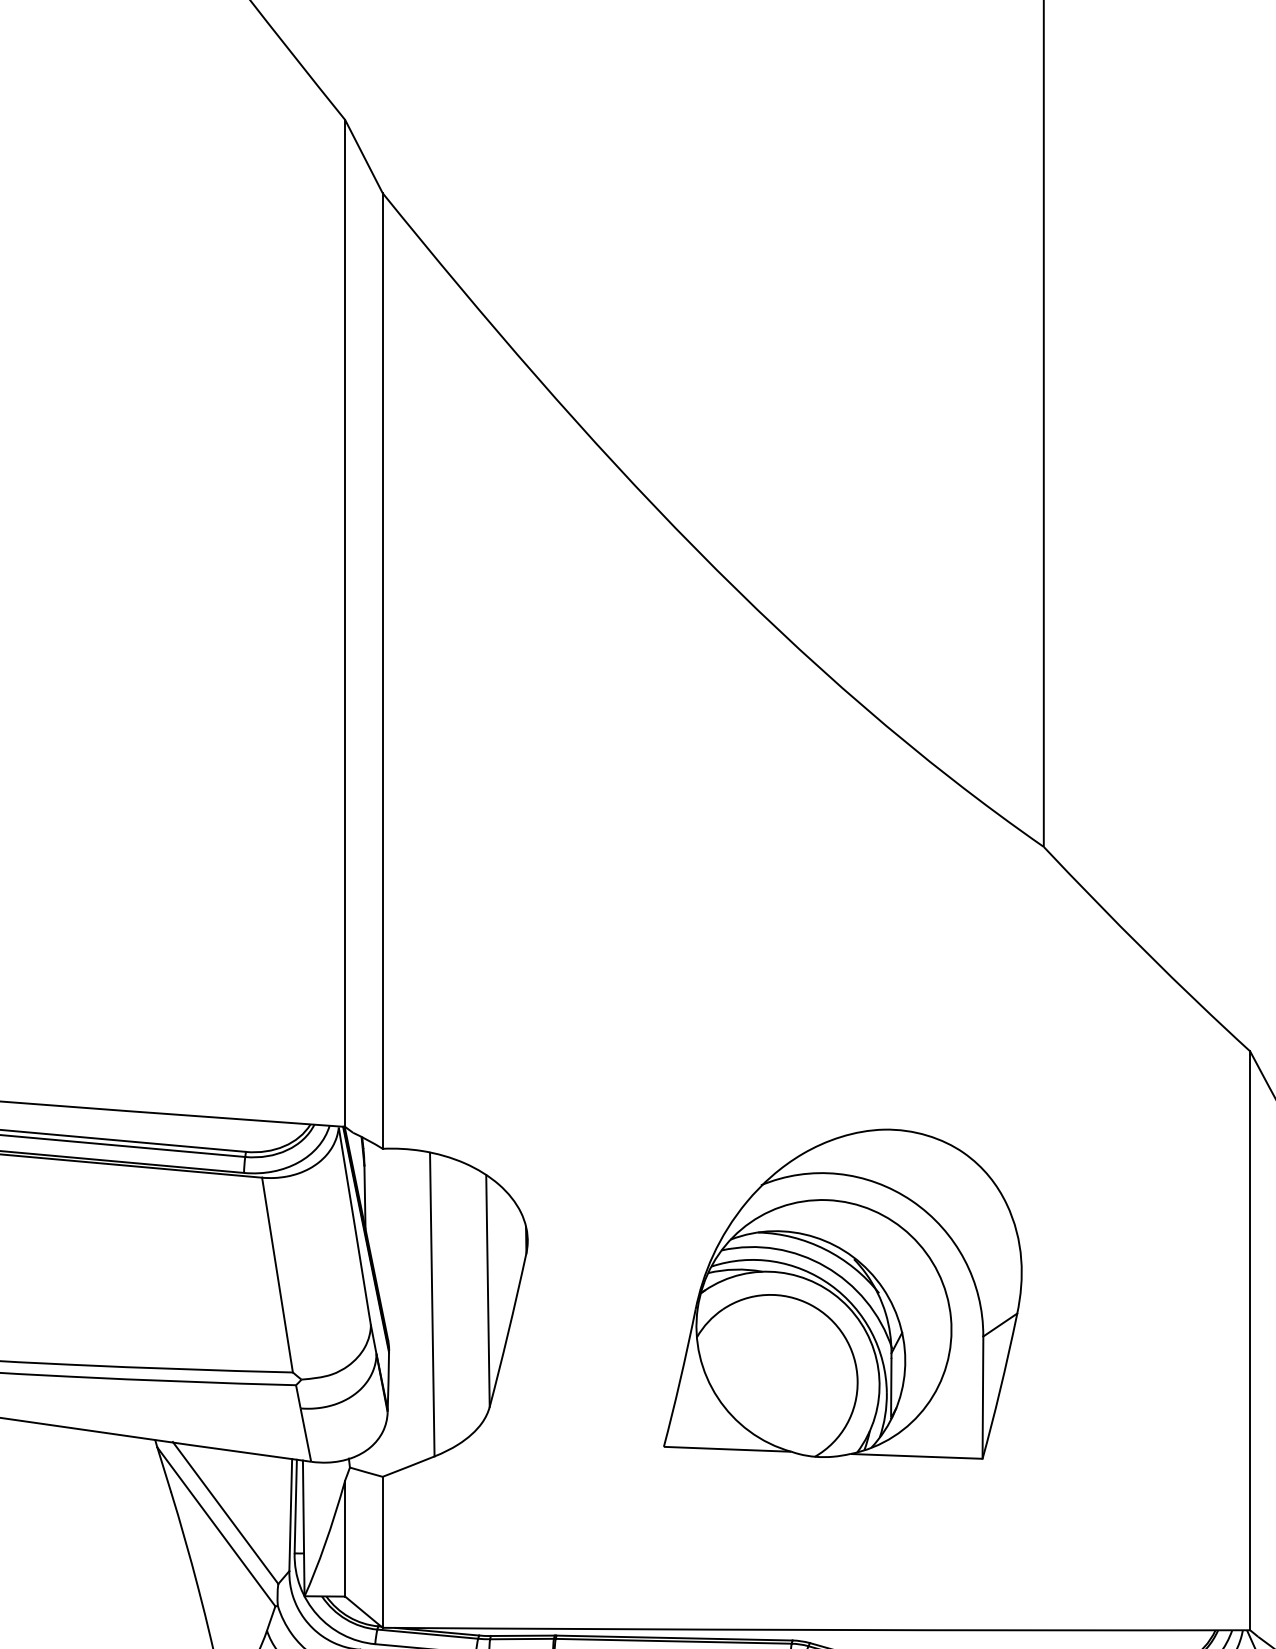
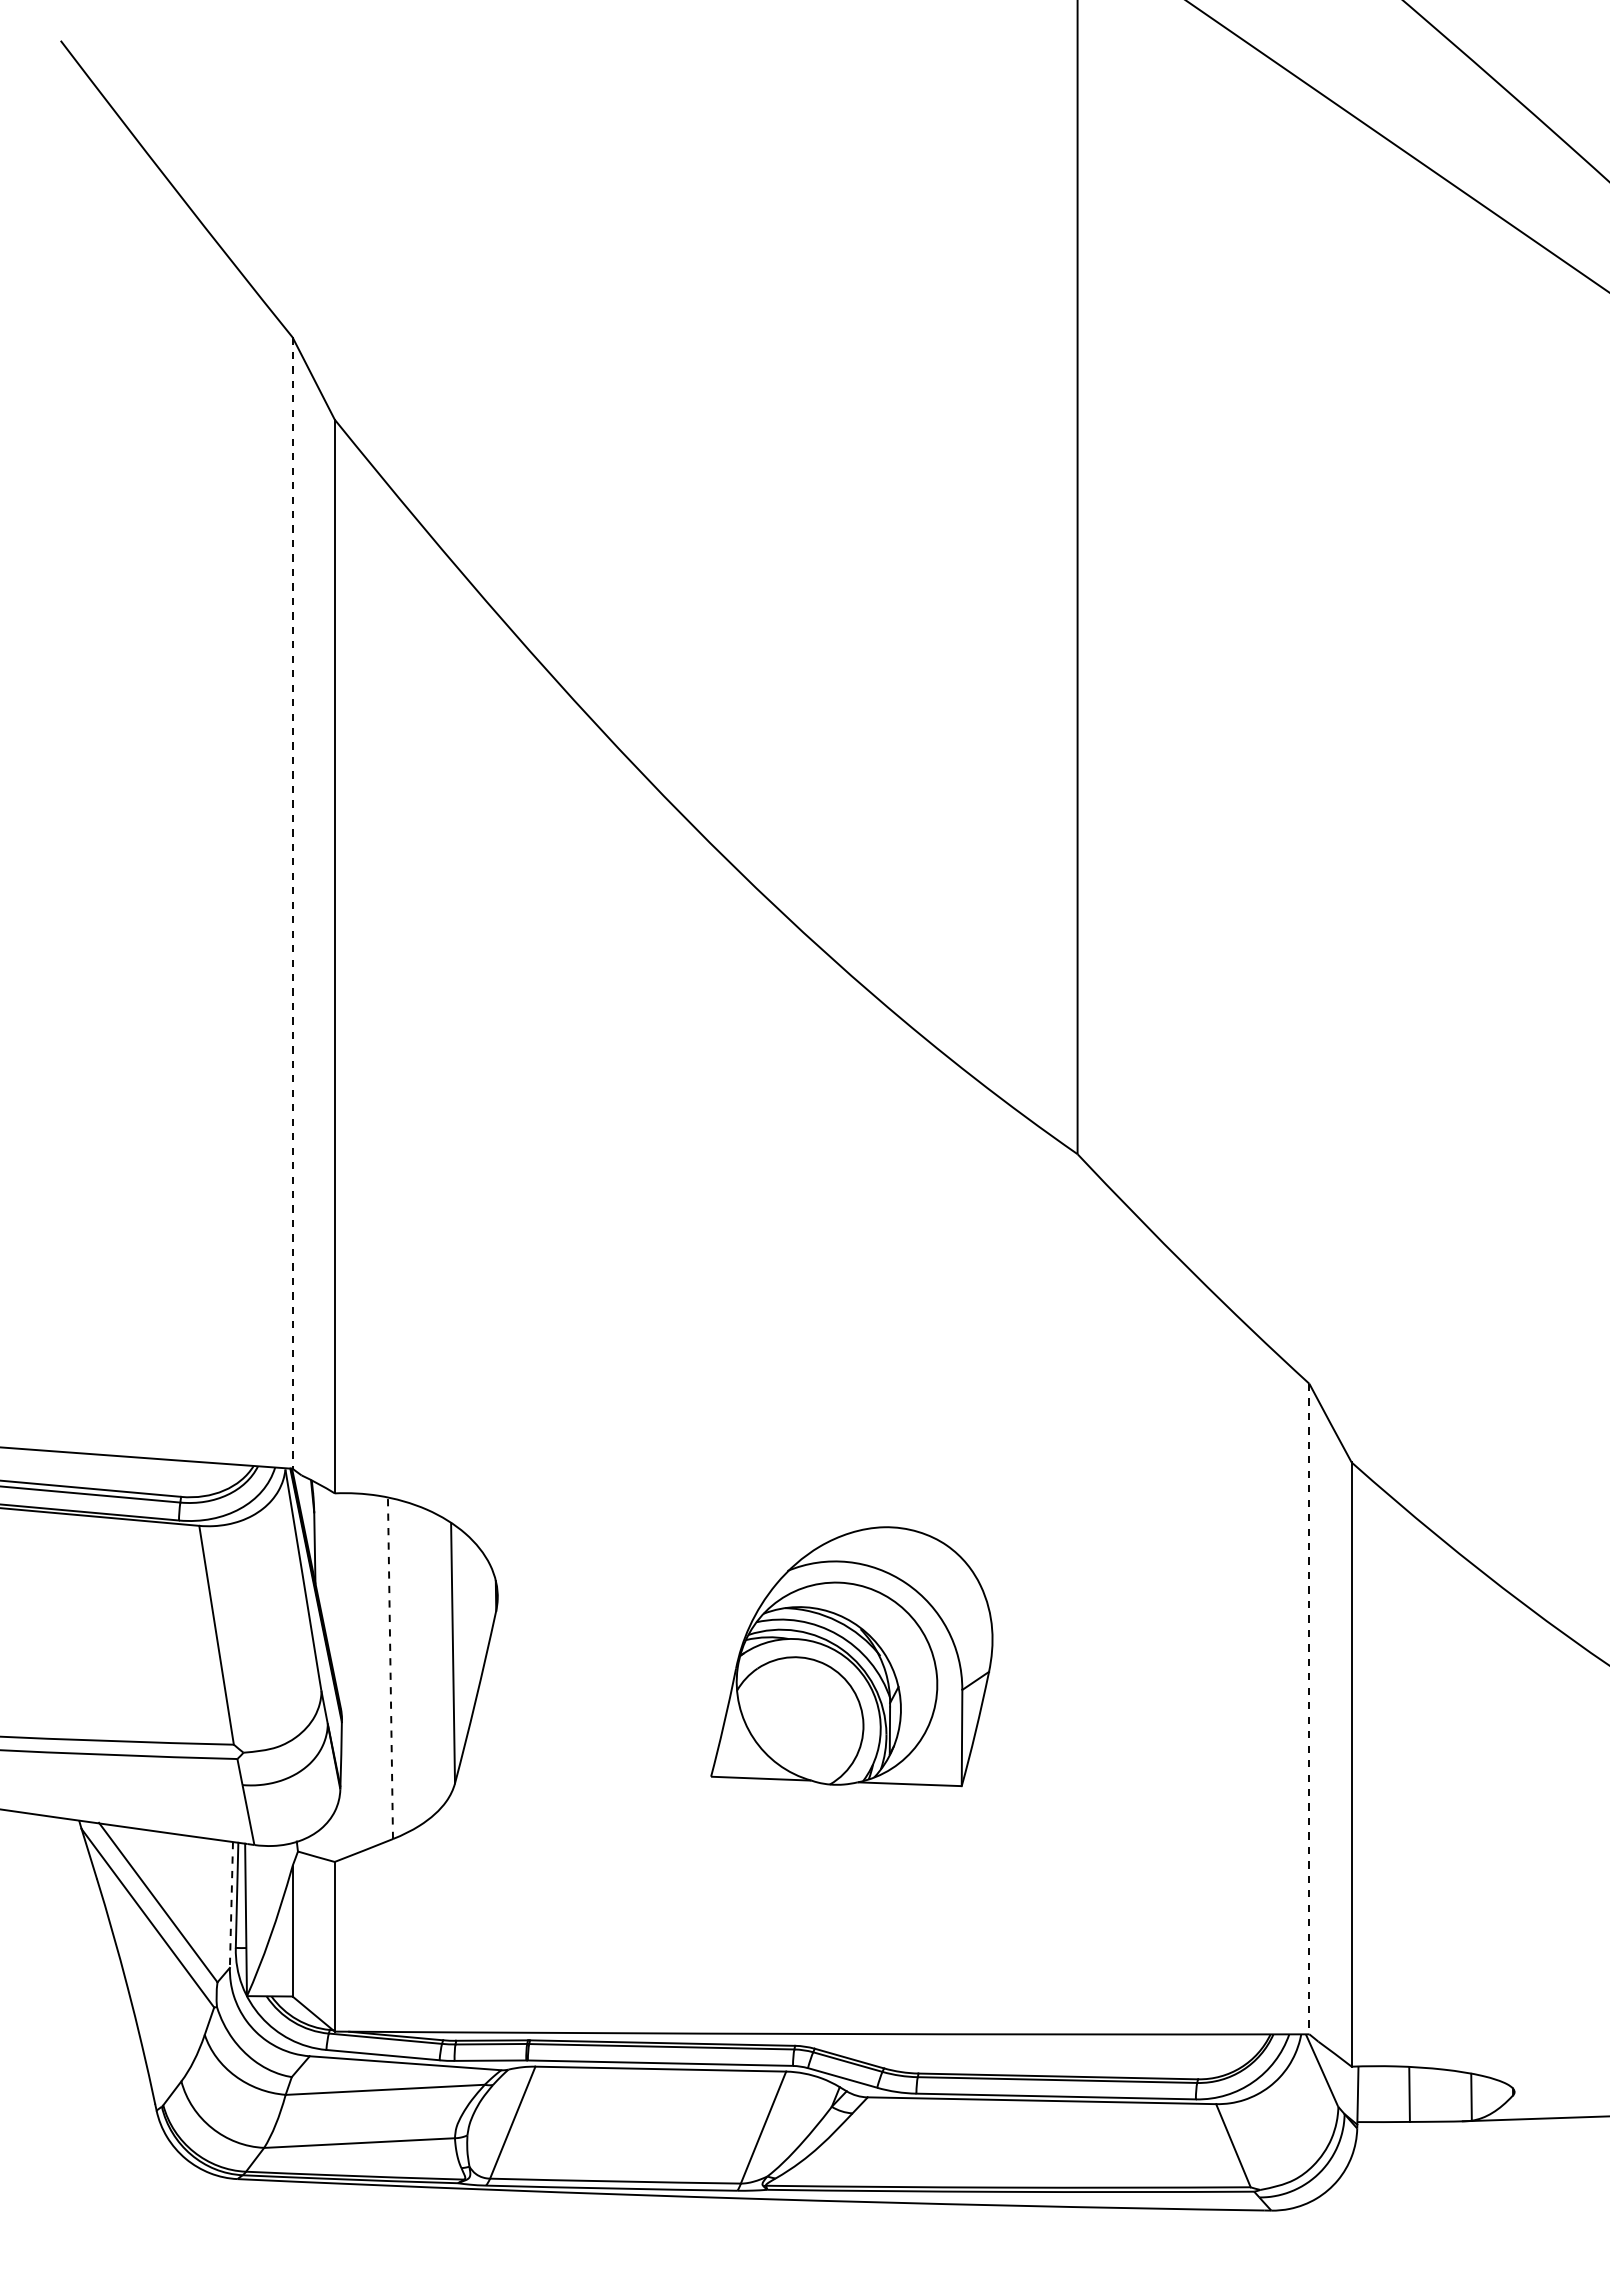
line: (345, 623) -> (292, 903), solid -> dashed
part: (842, 1293) -> (851, 1656), size x0.7
line: (432, 1304) -> (390, 1668), solid -> dashed
line: (1250, 1341) -> (1309, 1709), solid -> dashed
line: (290, 1514) -> (231, 1904), solid -> dashed

